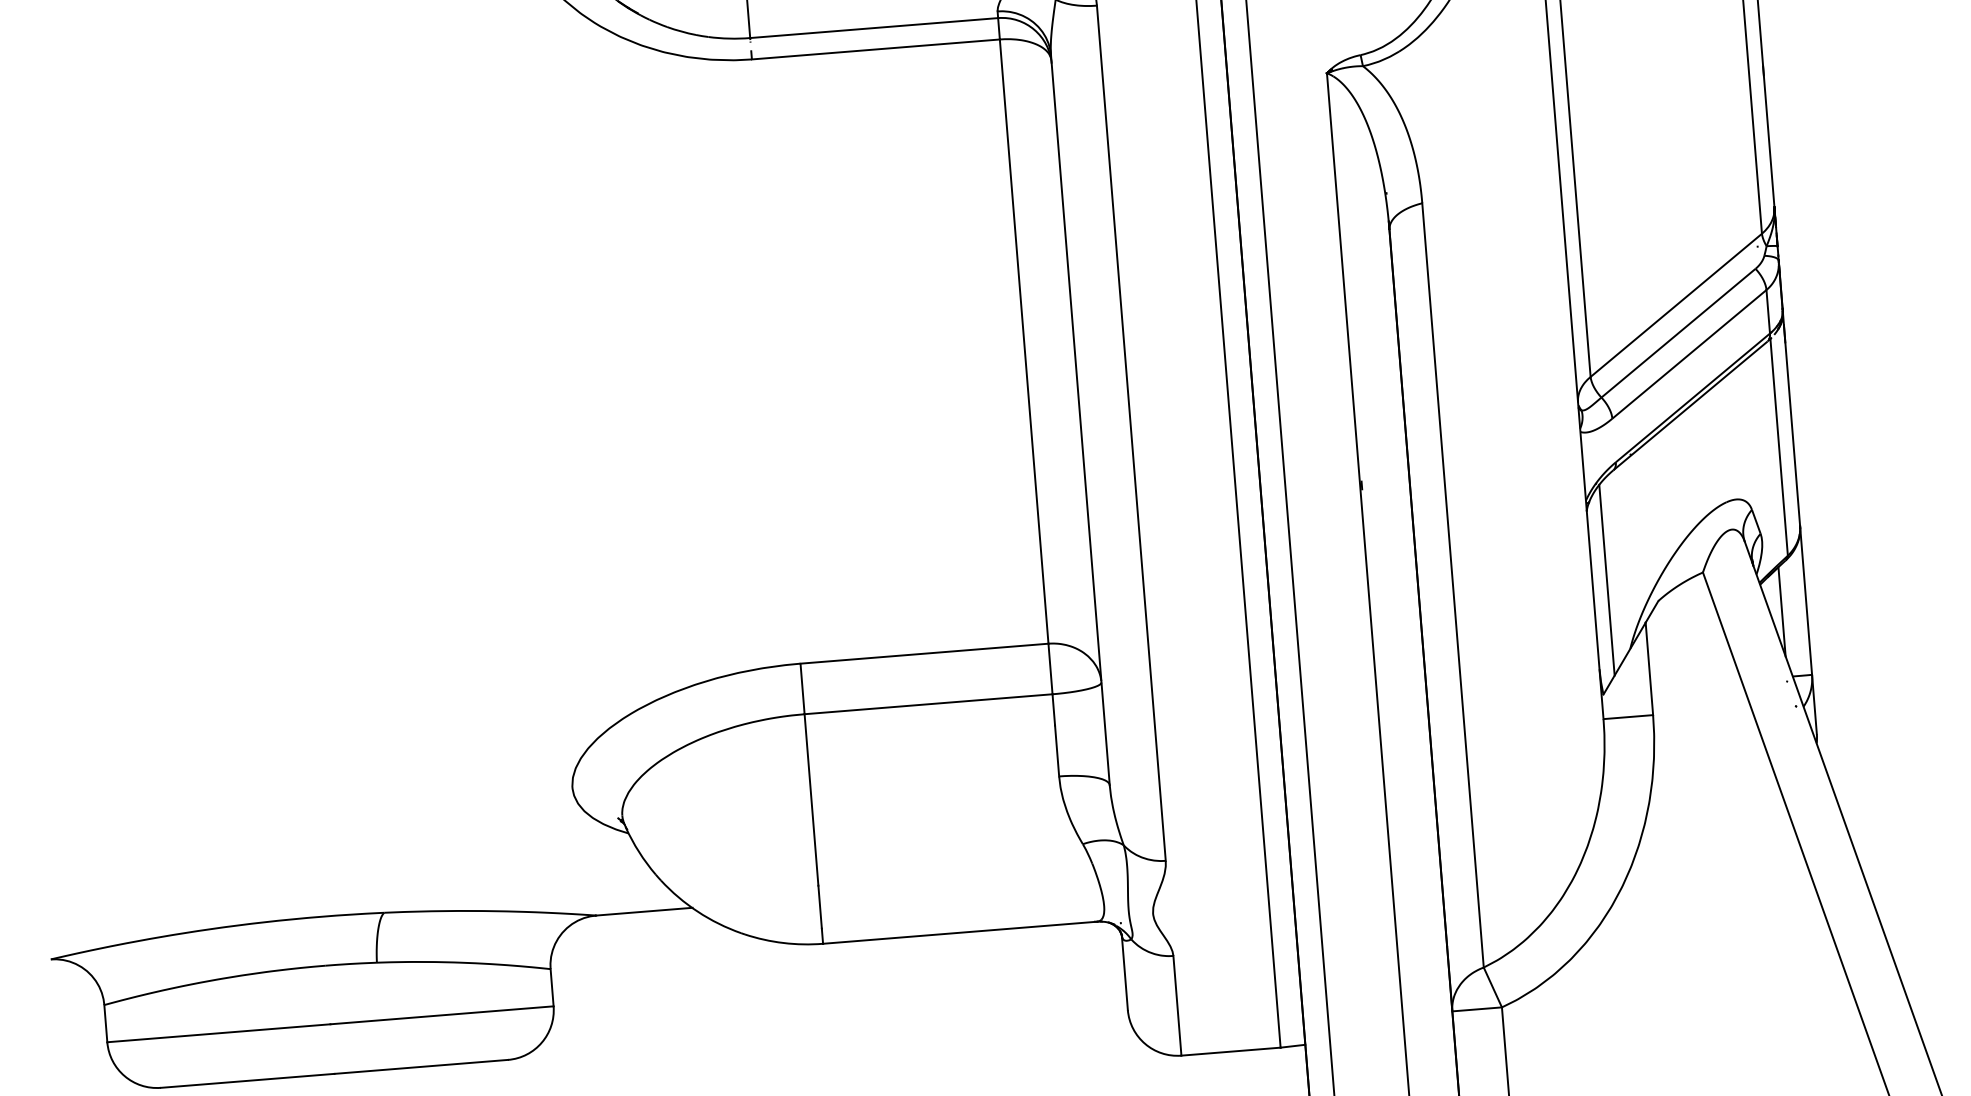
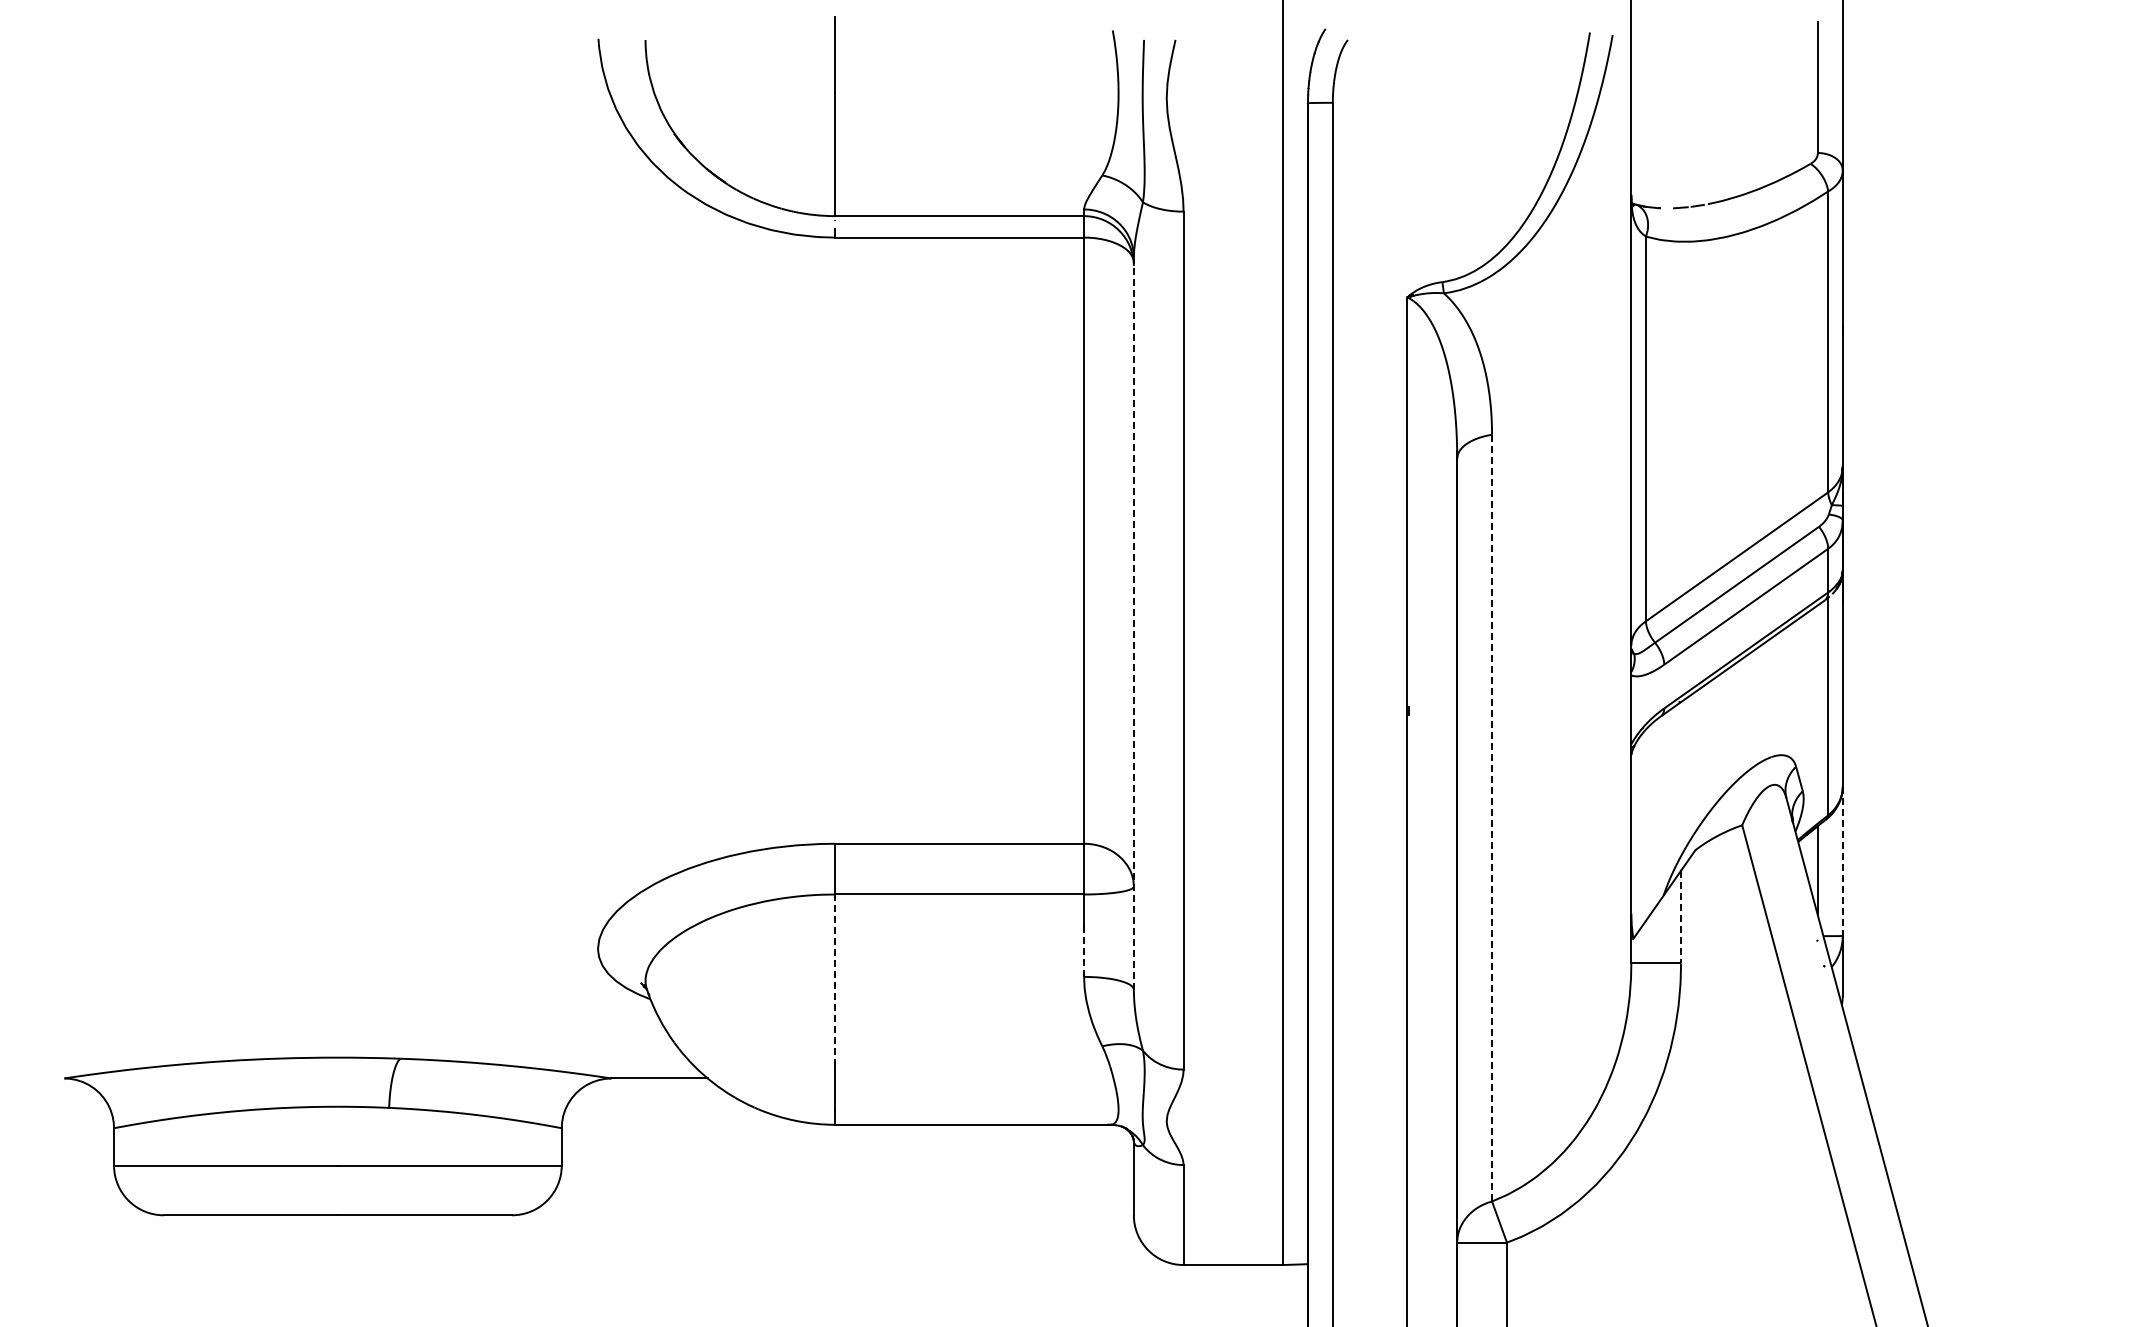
line: (1080, 420) -> (1133, 623), solid -> dashed
line: (1606, 579) -> (1645, 824), removed
line: (1453, 585) -> (1492, 818), solid -> dashed
line: (1805, 600) -> (1842, 861), solid -> dashed
line: (1649, 669) -> (1681, 917), solid -> dashed
line: (1057, 751) -> (1084, 951), solid -> dashed
line: (811, 800) -> (835, 981), solid -> dashed

